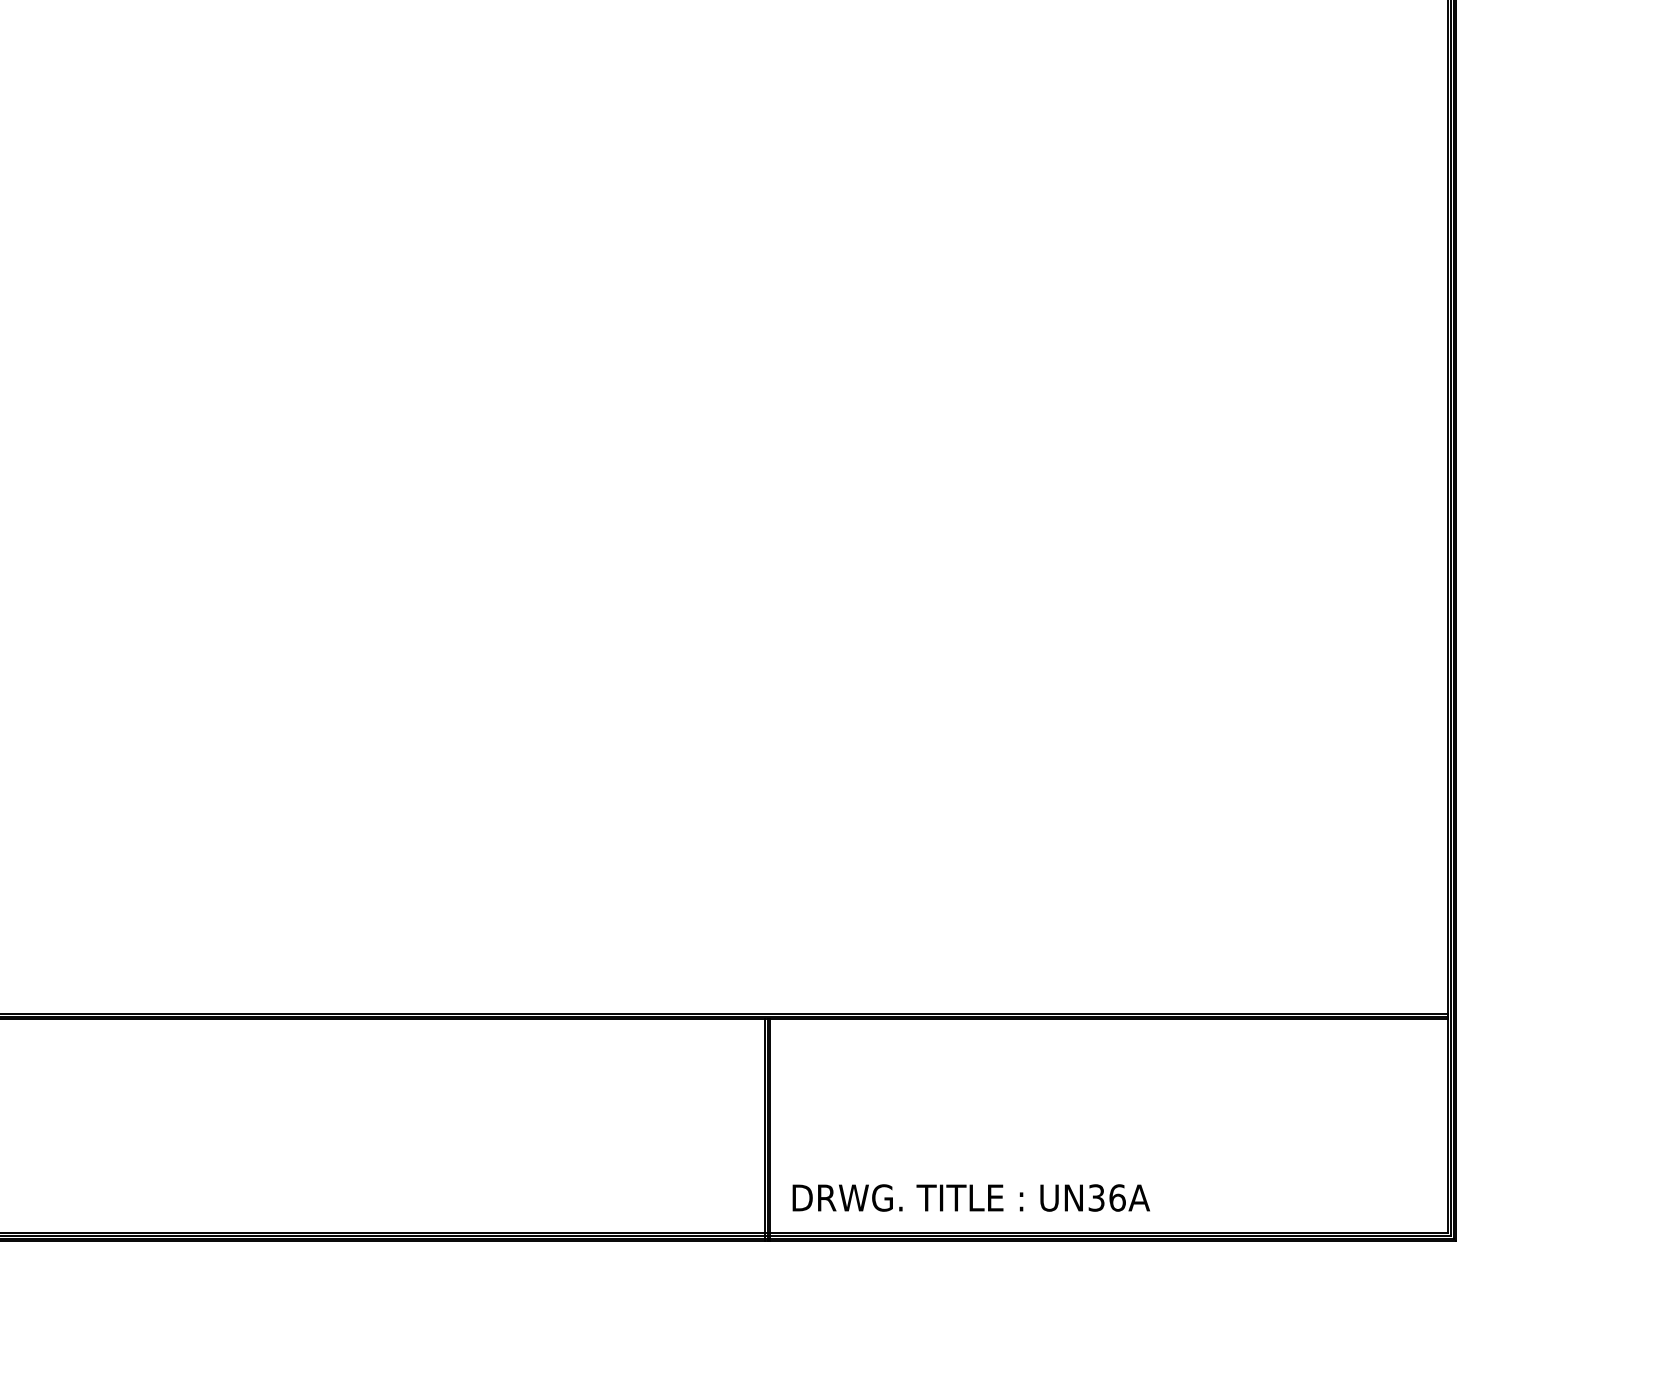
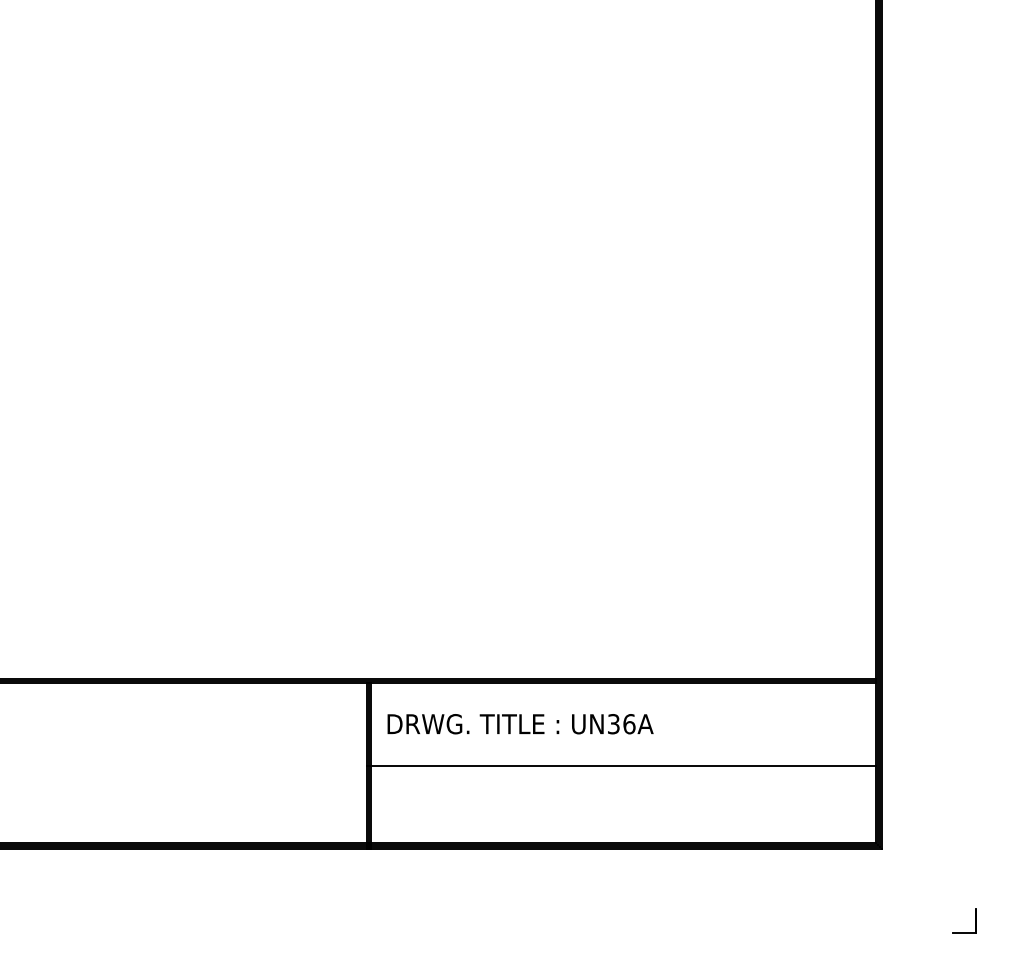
line: (1106, 1130) -> (621, 766), added
text: (970, 1197) -> (519, 723), moved
part: (1583, 1337) -> (976, 920), added

